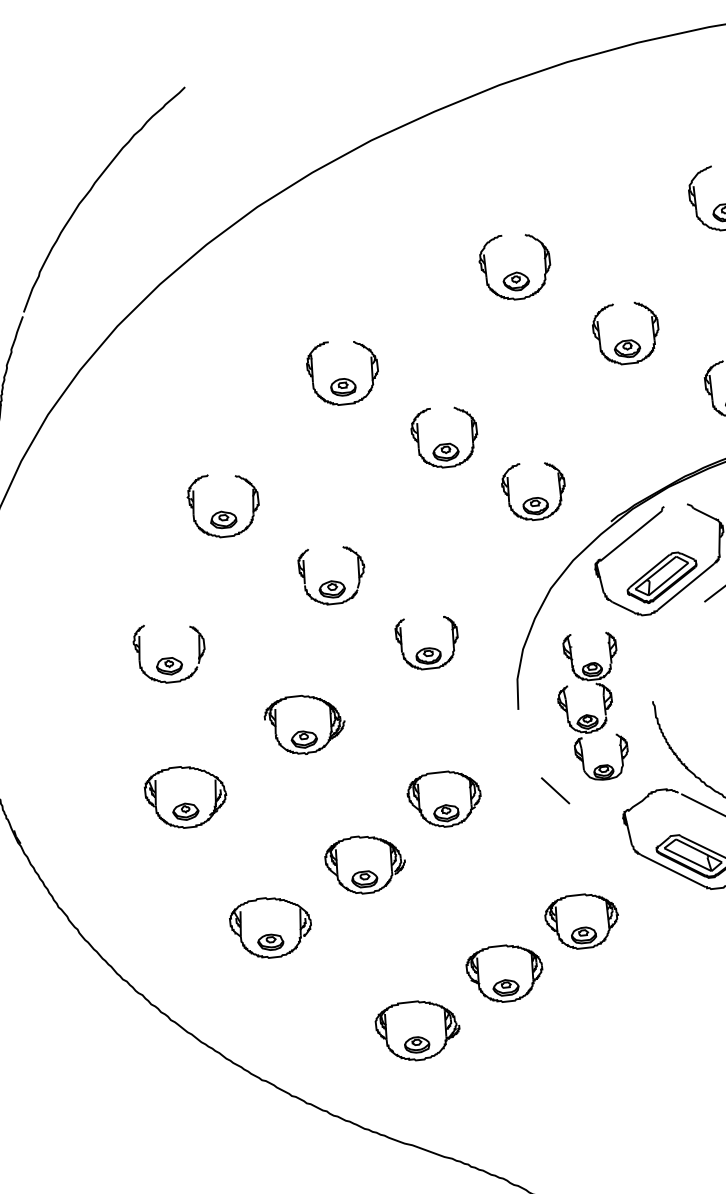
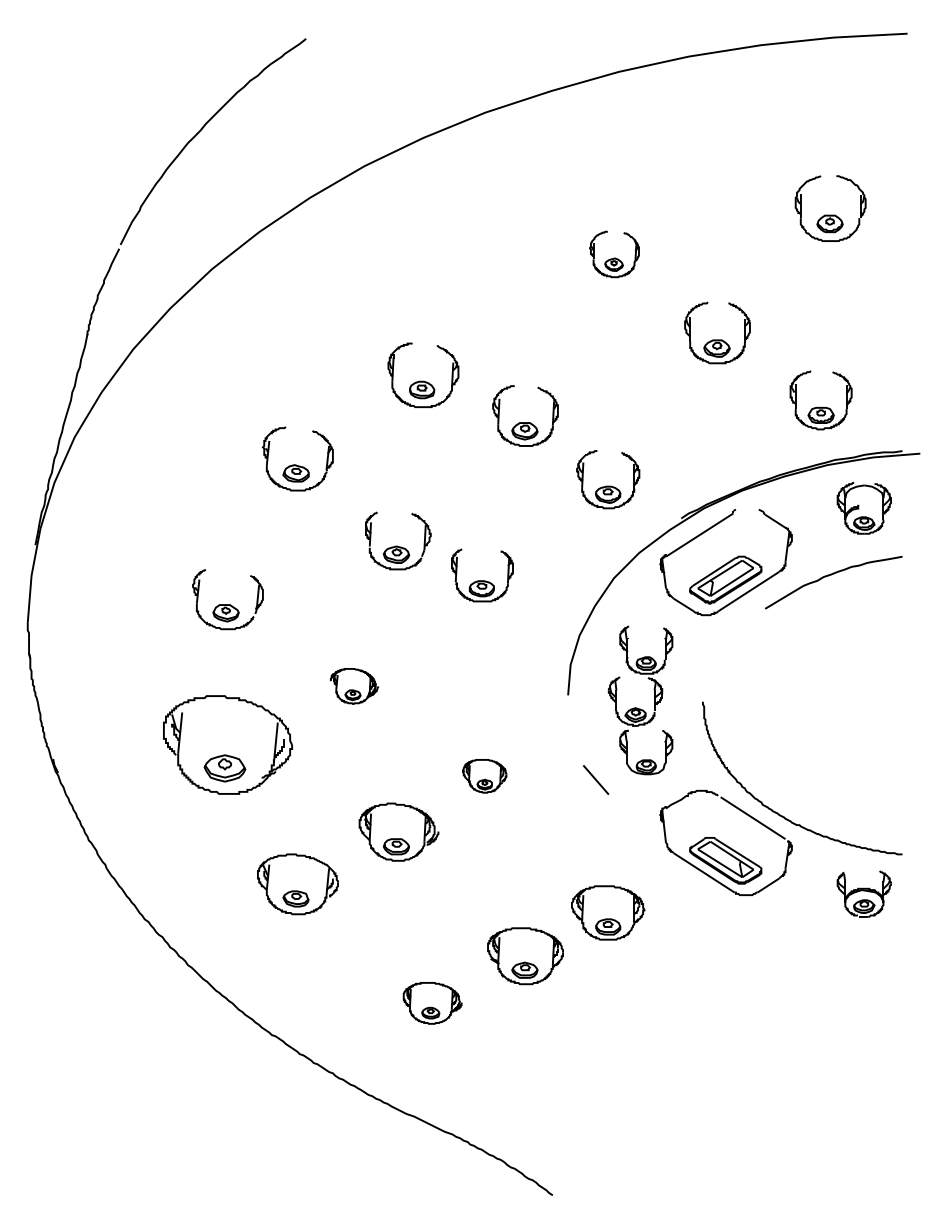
part: (515, 266) -> (614, 254), size x0.7
part: (343, 371) -> (423, 374), moved
part: (427, 642) -> (482, 575), moved
part: (305, 724) -> (354, 686), size x0.6
part: (185, 796) -> (227, 744), size x1.6
part: (444, 799) -> (484, 776), size x0.6
part: (418, 1030) -> (432, 1003), size x0.7

